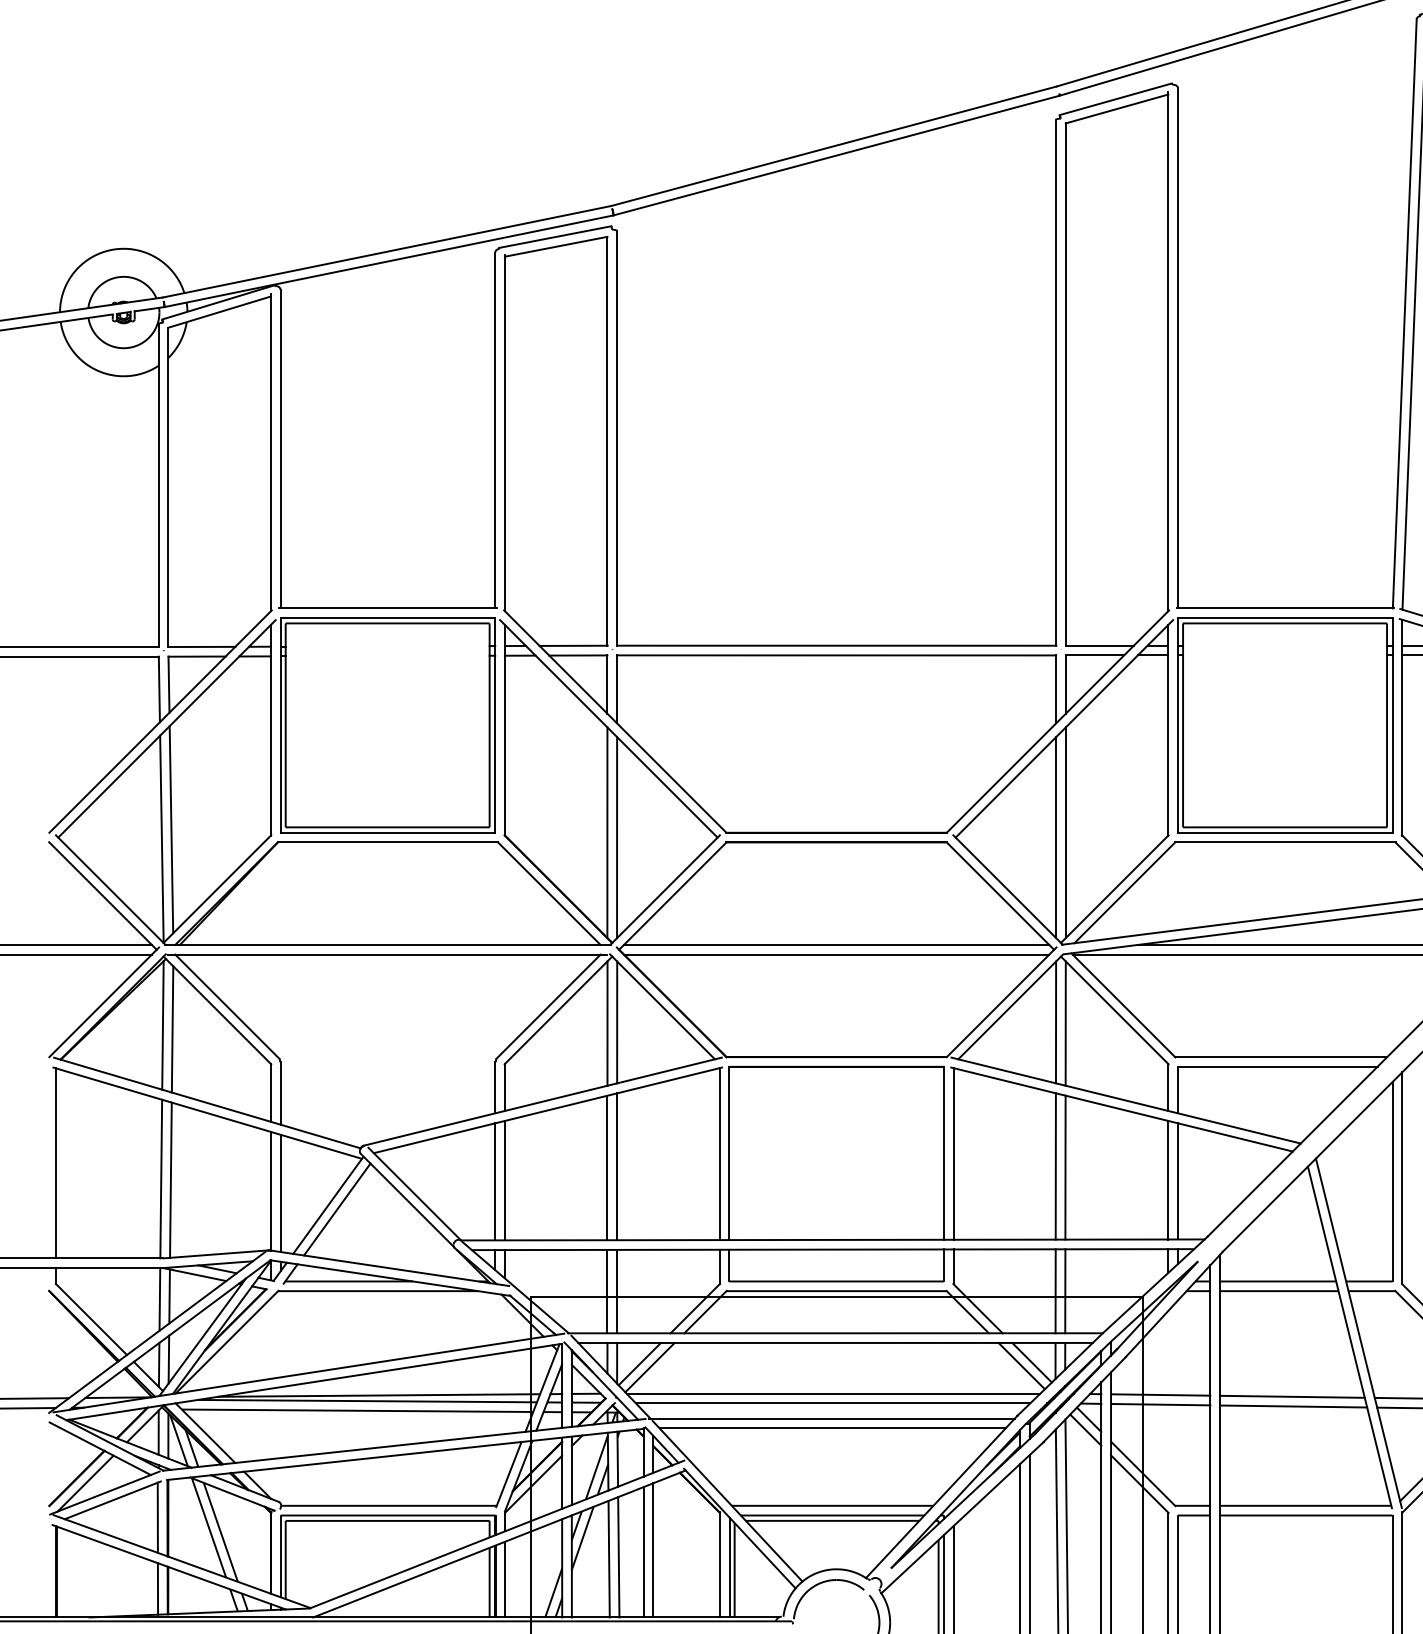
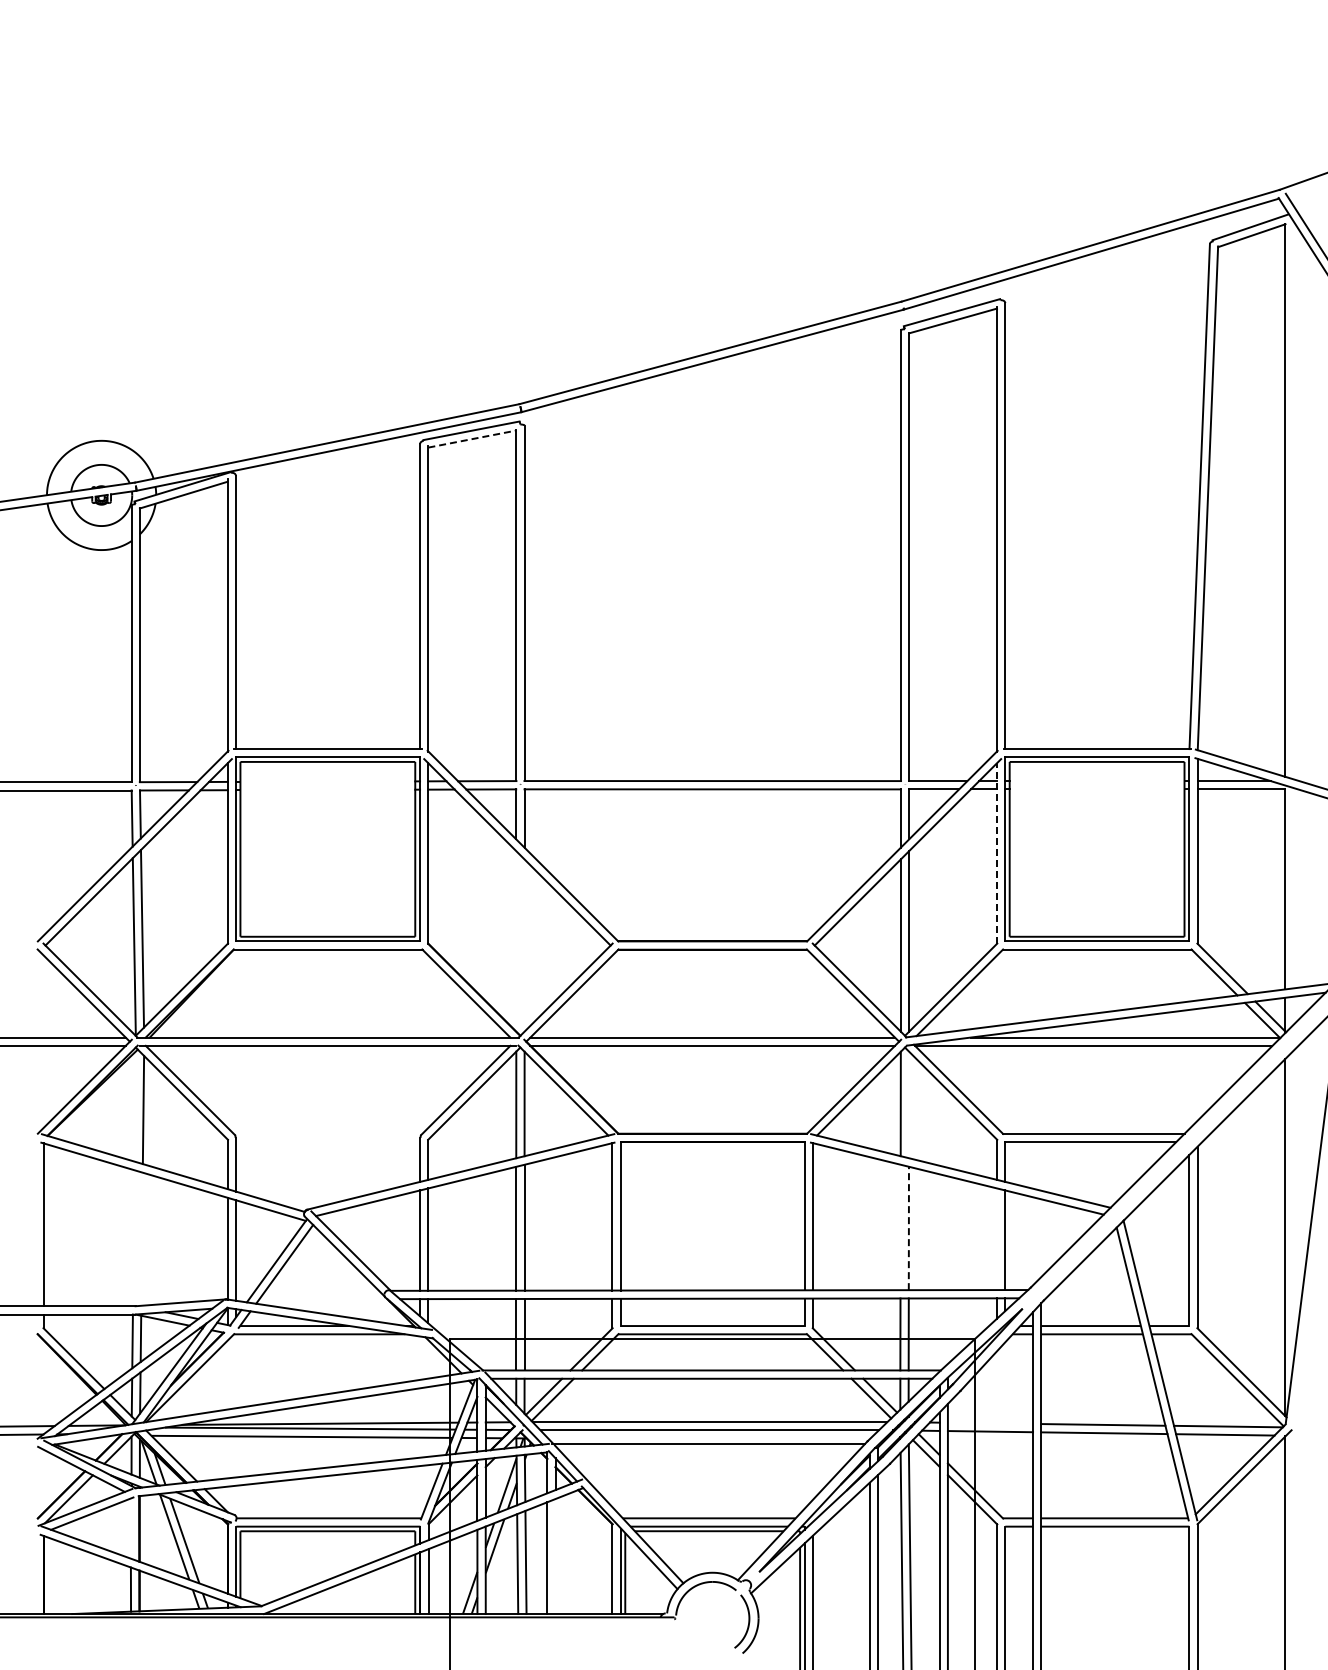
line: (556, 247) -> (472, 439), solid -> dashed
line: (1168, 730) -> (997, 853), solid -> dashed
line: (607, 832) -> (516, 941), removed
line: (617, 837) -> (524, 945), removed
line: (1066, 1023) -> (909, 1104), removed
line: (162, 1025) -> (134, 1106), removed
line: (1055, 1166) -> (900, 1227), removed
line: (1065, 1167) -> (908, 1228), solid -> dashed
line: (160, 1179) -> (133, 1238), removed
line: (170, 1179) -> (141, 1238), removed
line: (1168, 1180) -> (997, 1239), removed
line: (1160, 1394) -> (990, 1422), removed
line: (831, 1427) -> (708, 1451), removed
line: (157, 1517) -> (130, 1528), removed
line: (653, 1550) -> (555, 1556), removed

